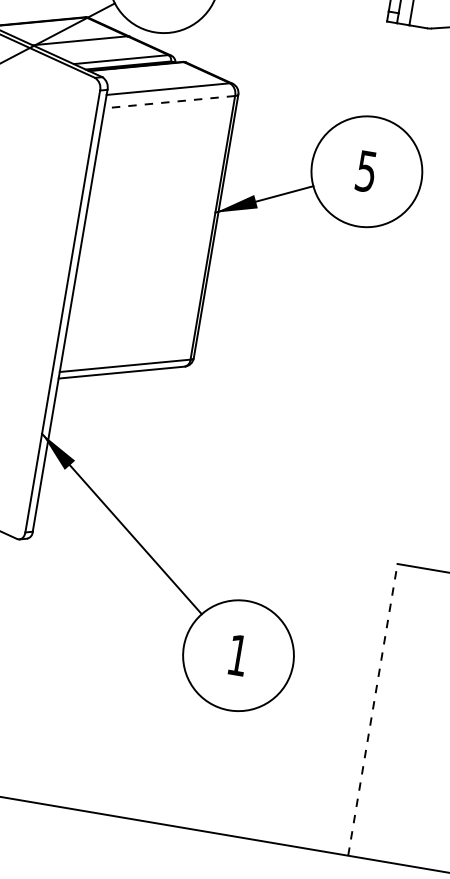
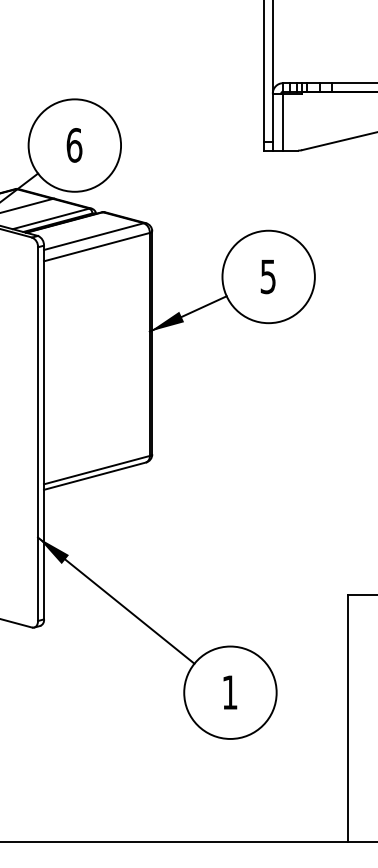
line: (169, 102) -> (96, 247), dashed -> solid
line: (372, 709) -> (348, 718), dashed -> solid

